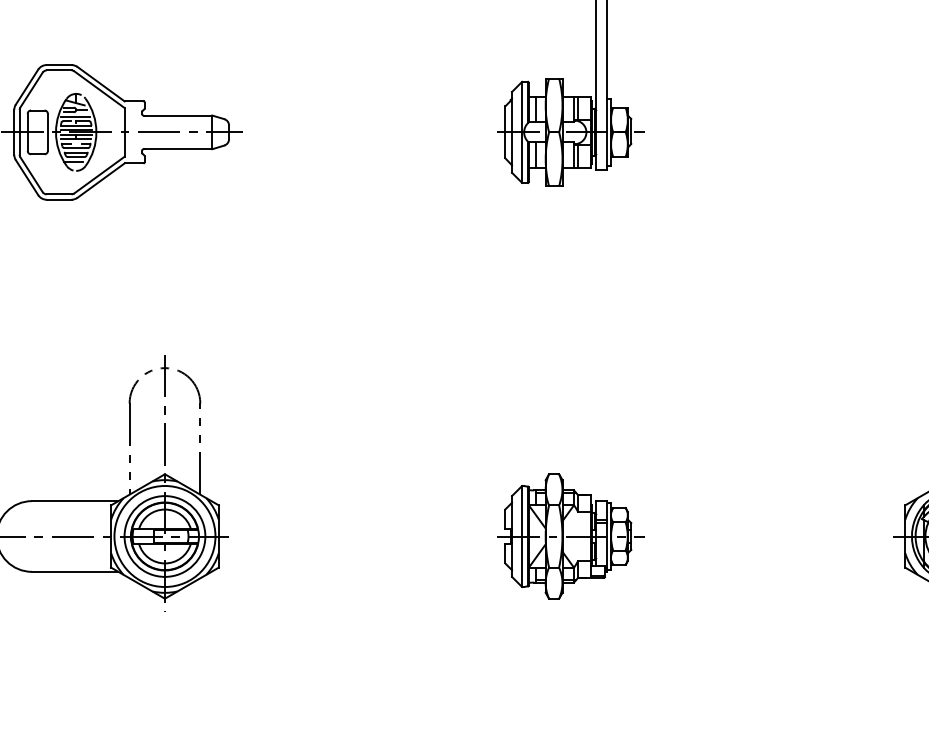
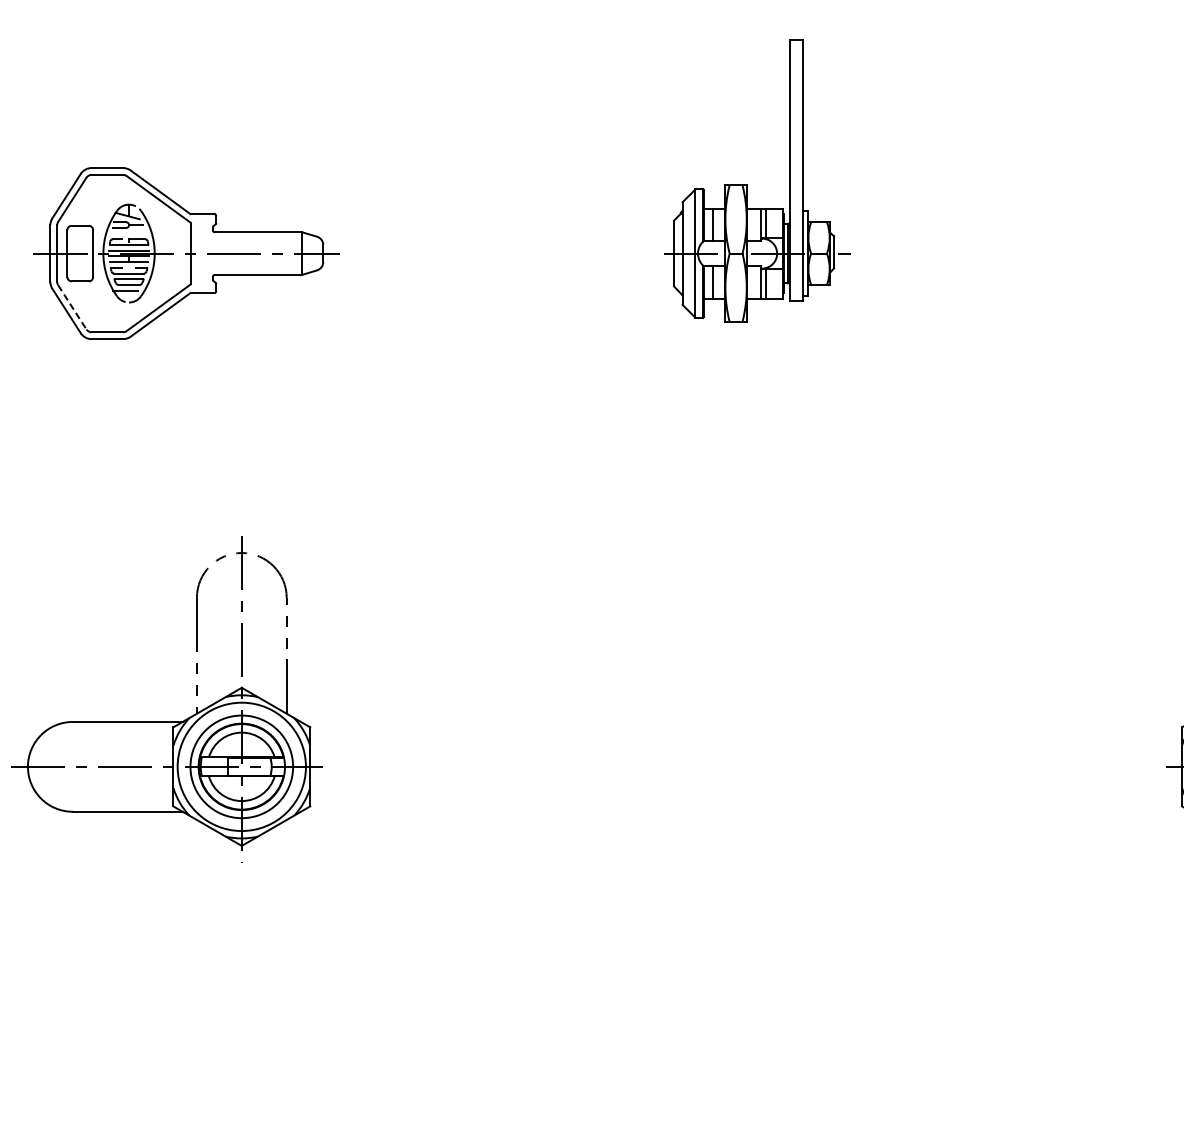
line: (75, 116) -> (128, 233), removed
line: (31, 174) -> (72, 307), solid -> dashed
part: (570, 536) -> (757, 766), removed

